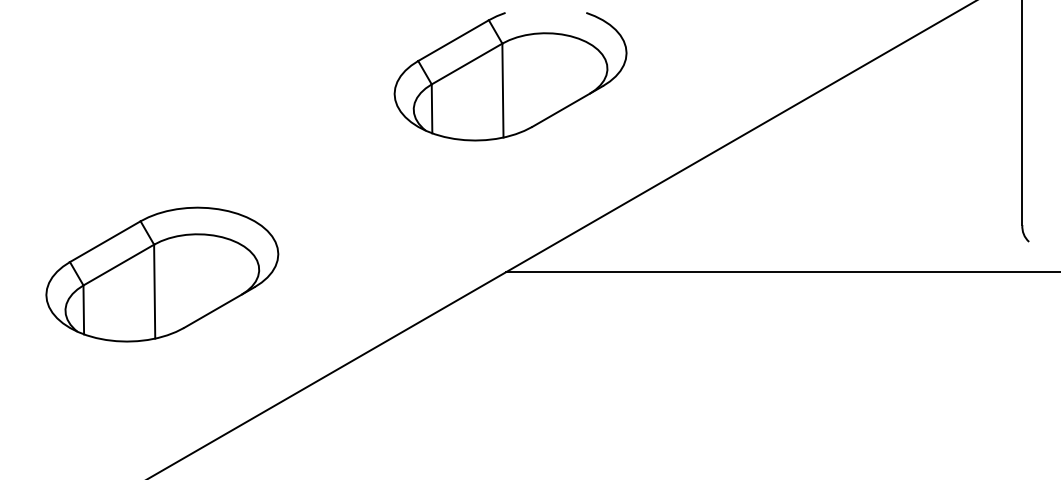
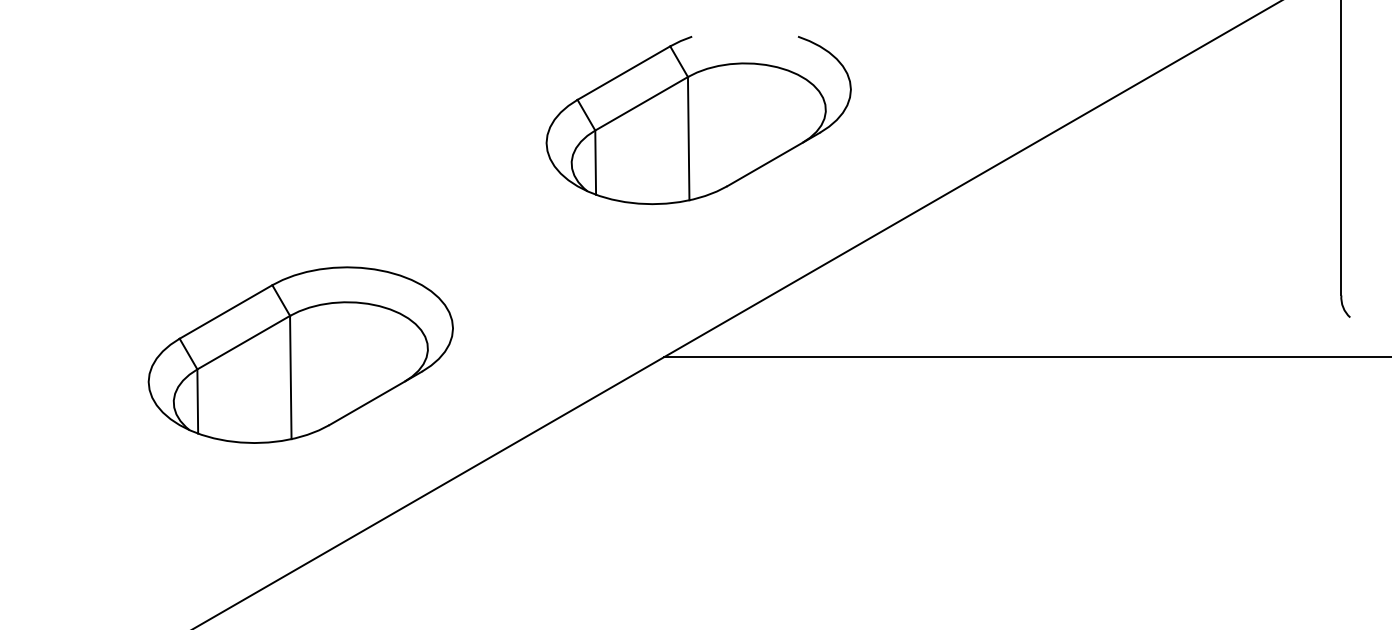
part: (510, 76) -> (698, 120), moved
part: (162, 274) -> (301, 355), moved

